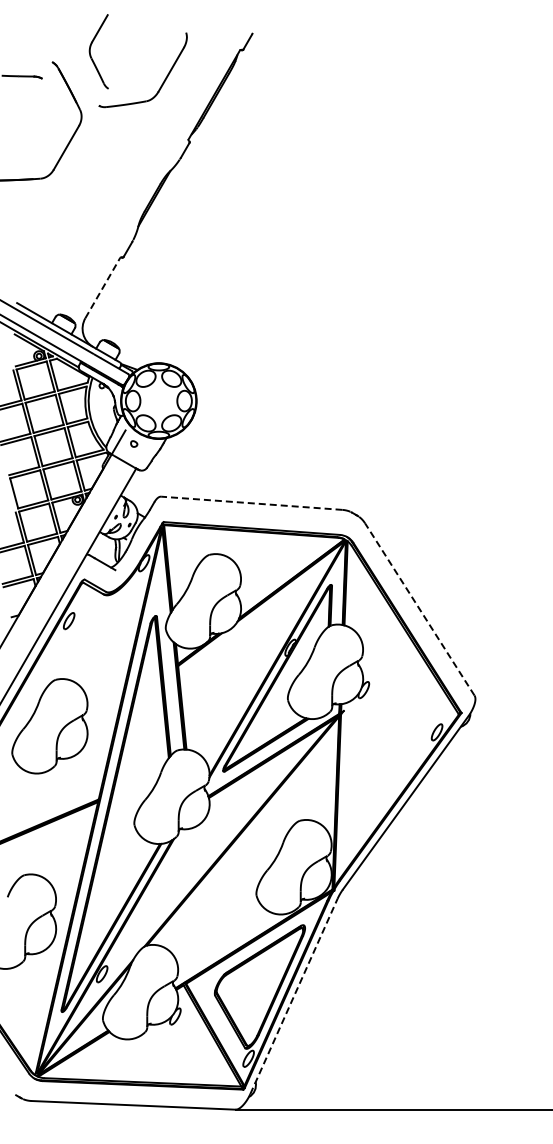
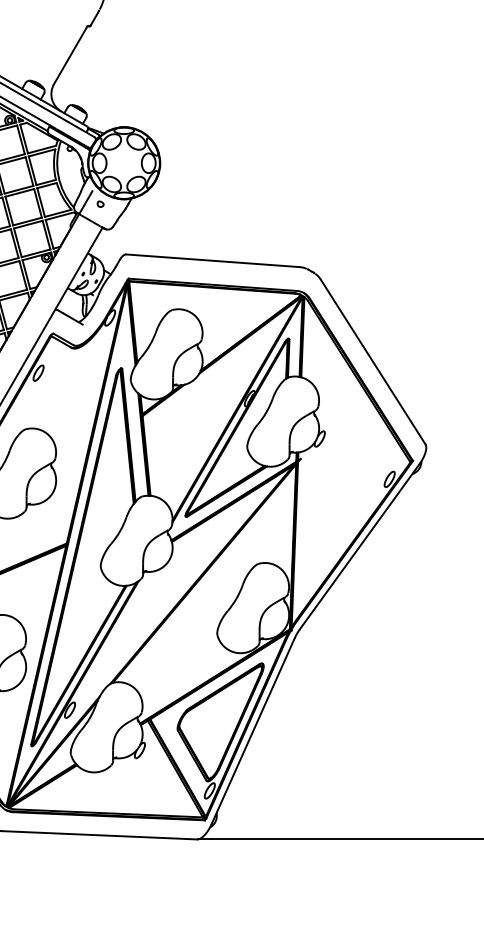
line: (102, 288) -> (70, 55), dashed -> solid
line: (251, 503) -> (212, 260), dashed -> solid
line: (419, 609) -> (372, 362), dashed -> solid
line: (293, 996) -> (252, 731), dashed -> solid

